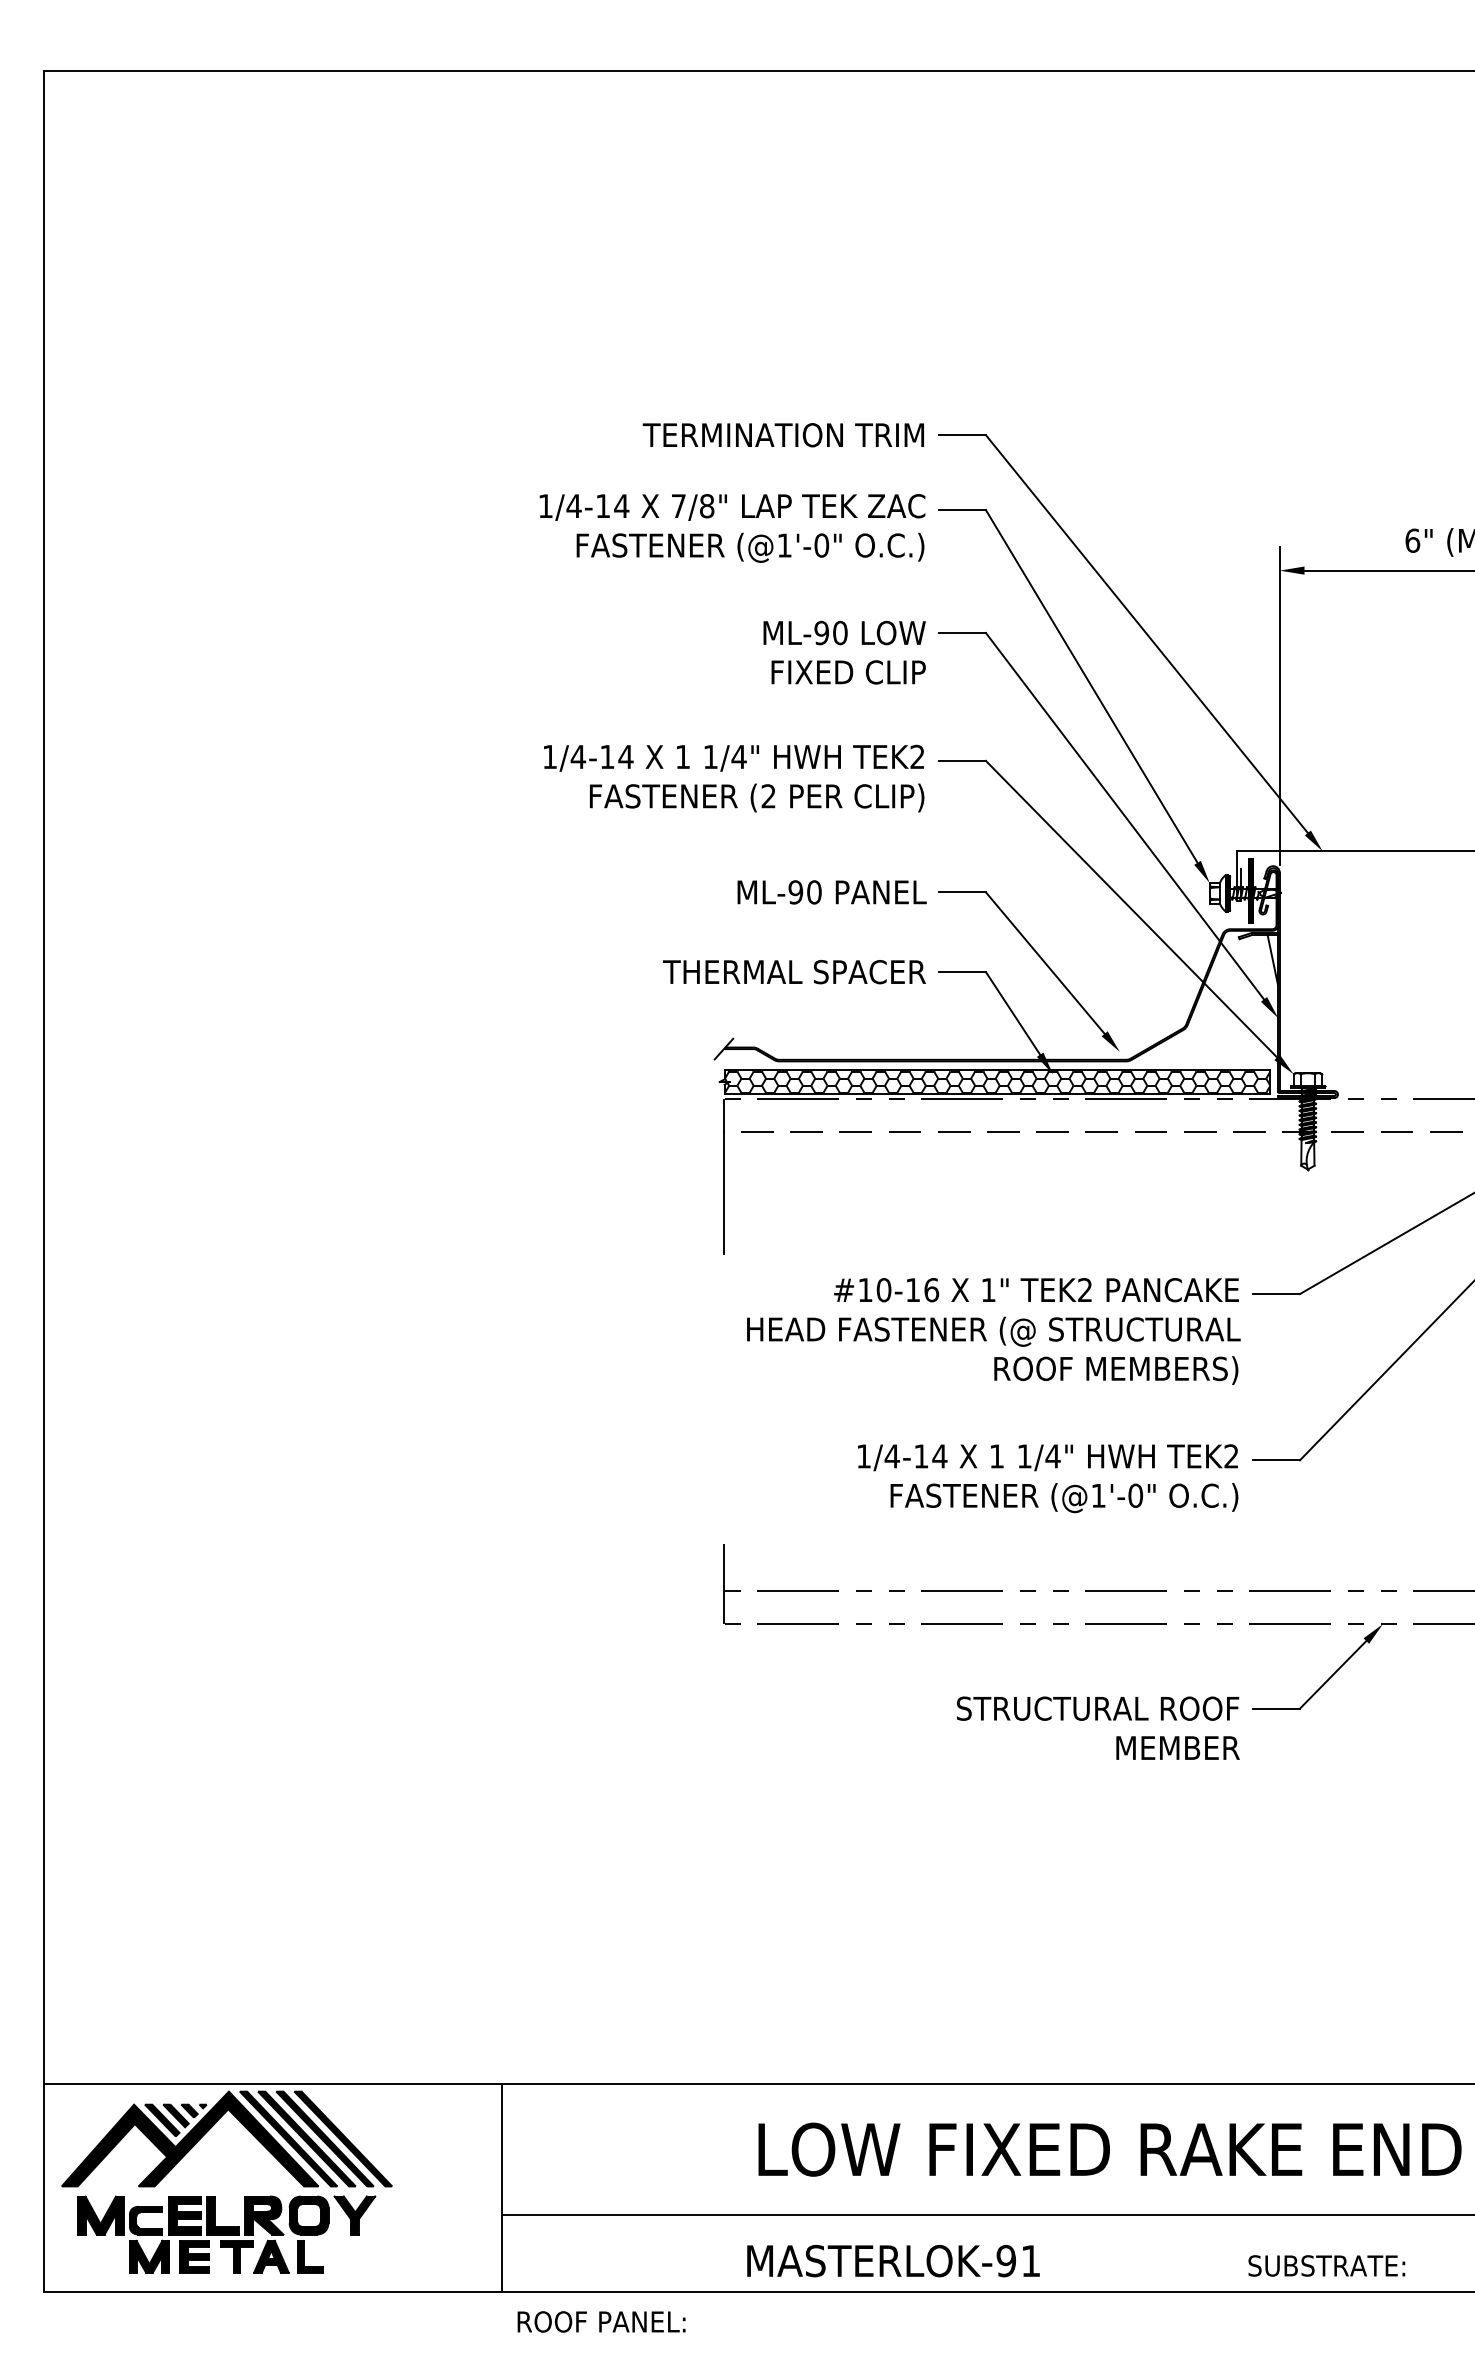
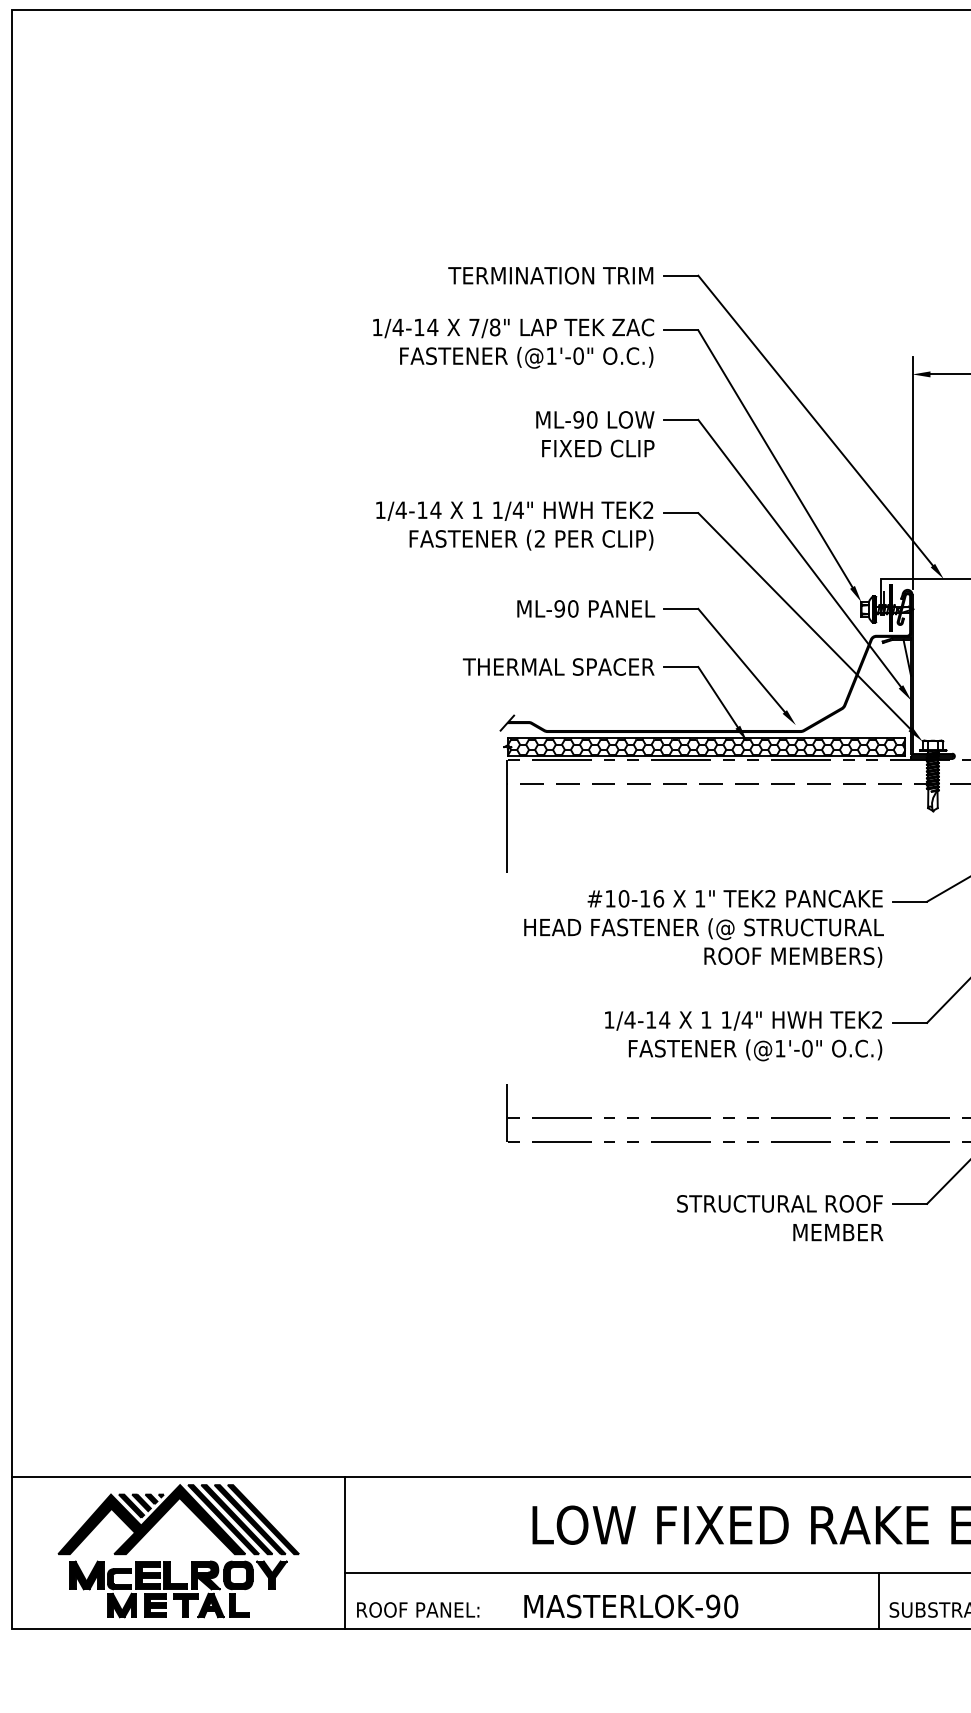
part: (215, 2196) -> (170, 1561), moved
line: (1233, 2253) -> (878, 1600), added
text: (1030, 2260) -> (730, 1606), MASTERLOK-91 -> MASTERLOK-90
text: (601, 2321) -> (418, 1609), moved

